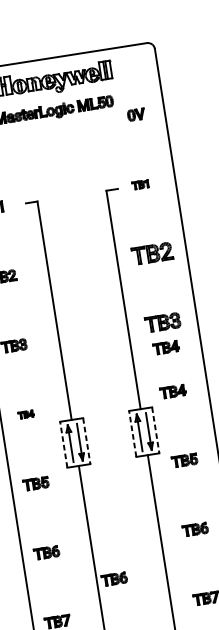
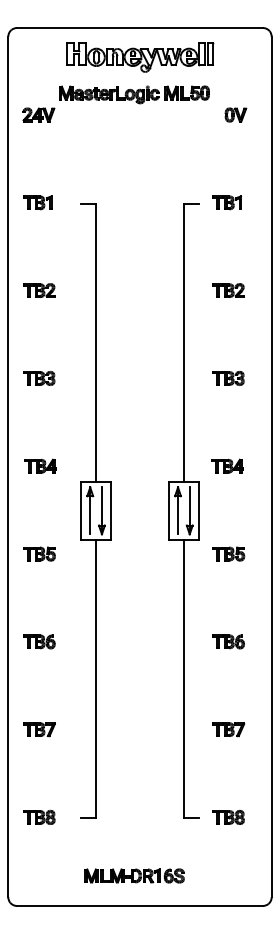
part: (140, 184) -> (227, 202), size x1.43
part: (152, 253) -> (228, 290), size x0.62
part: (163, 322) -> (228, 378), size x0.71
part: (166, 347) -> (227, 409), removed
part: (26, 414) -> (40, 465), size x1.67
line: (155, 430) -> (198, 511), dashed -> solid
line: (132, 433) -> (169, 510), dashed -> solid
line: (86, 441) -> (110, 511), dashed -> solid
line: (63, 444) -> (81, 510), dashed -> solid
part: (114, 578) -> (118, 687), removed

